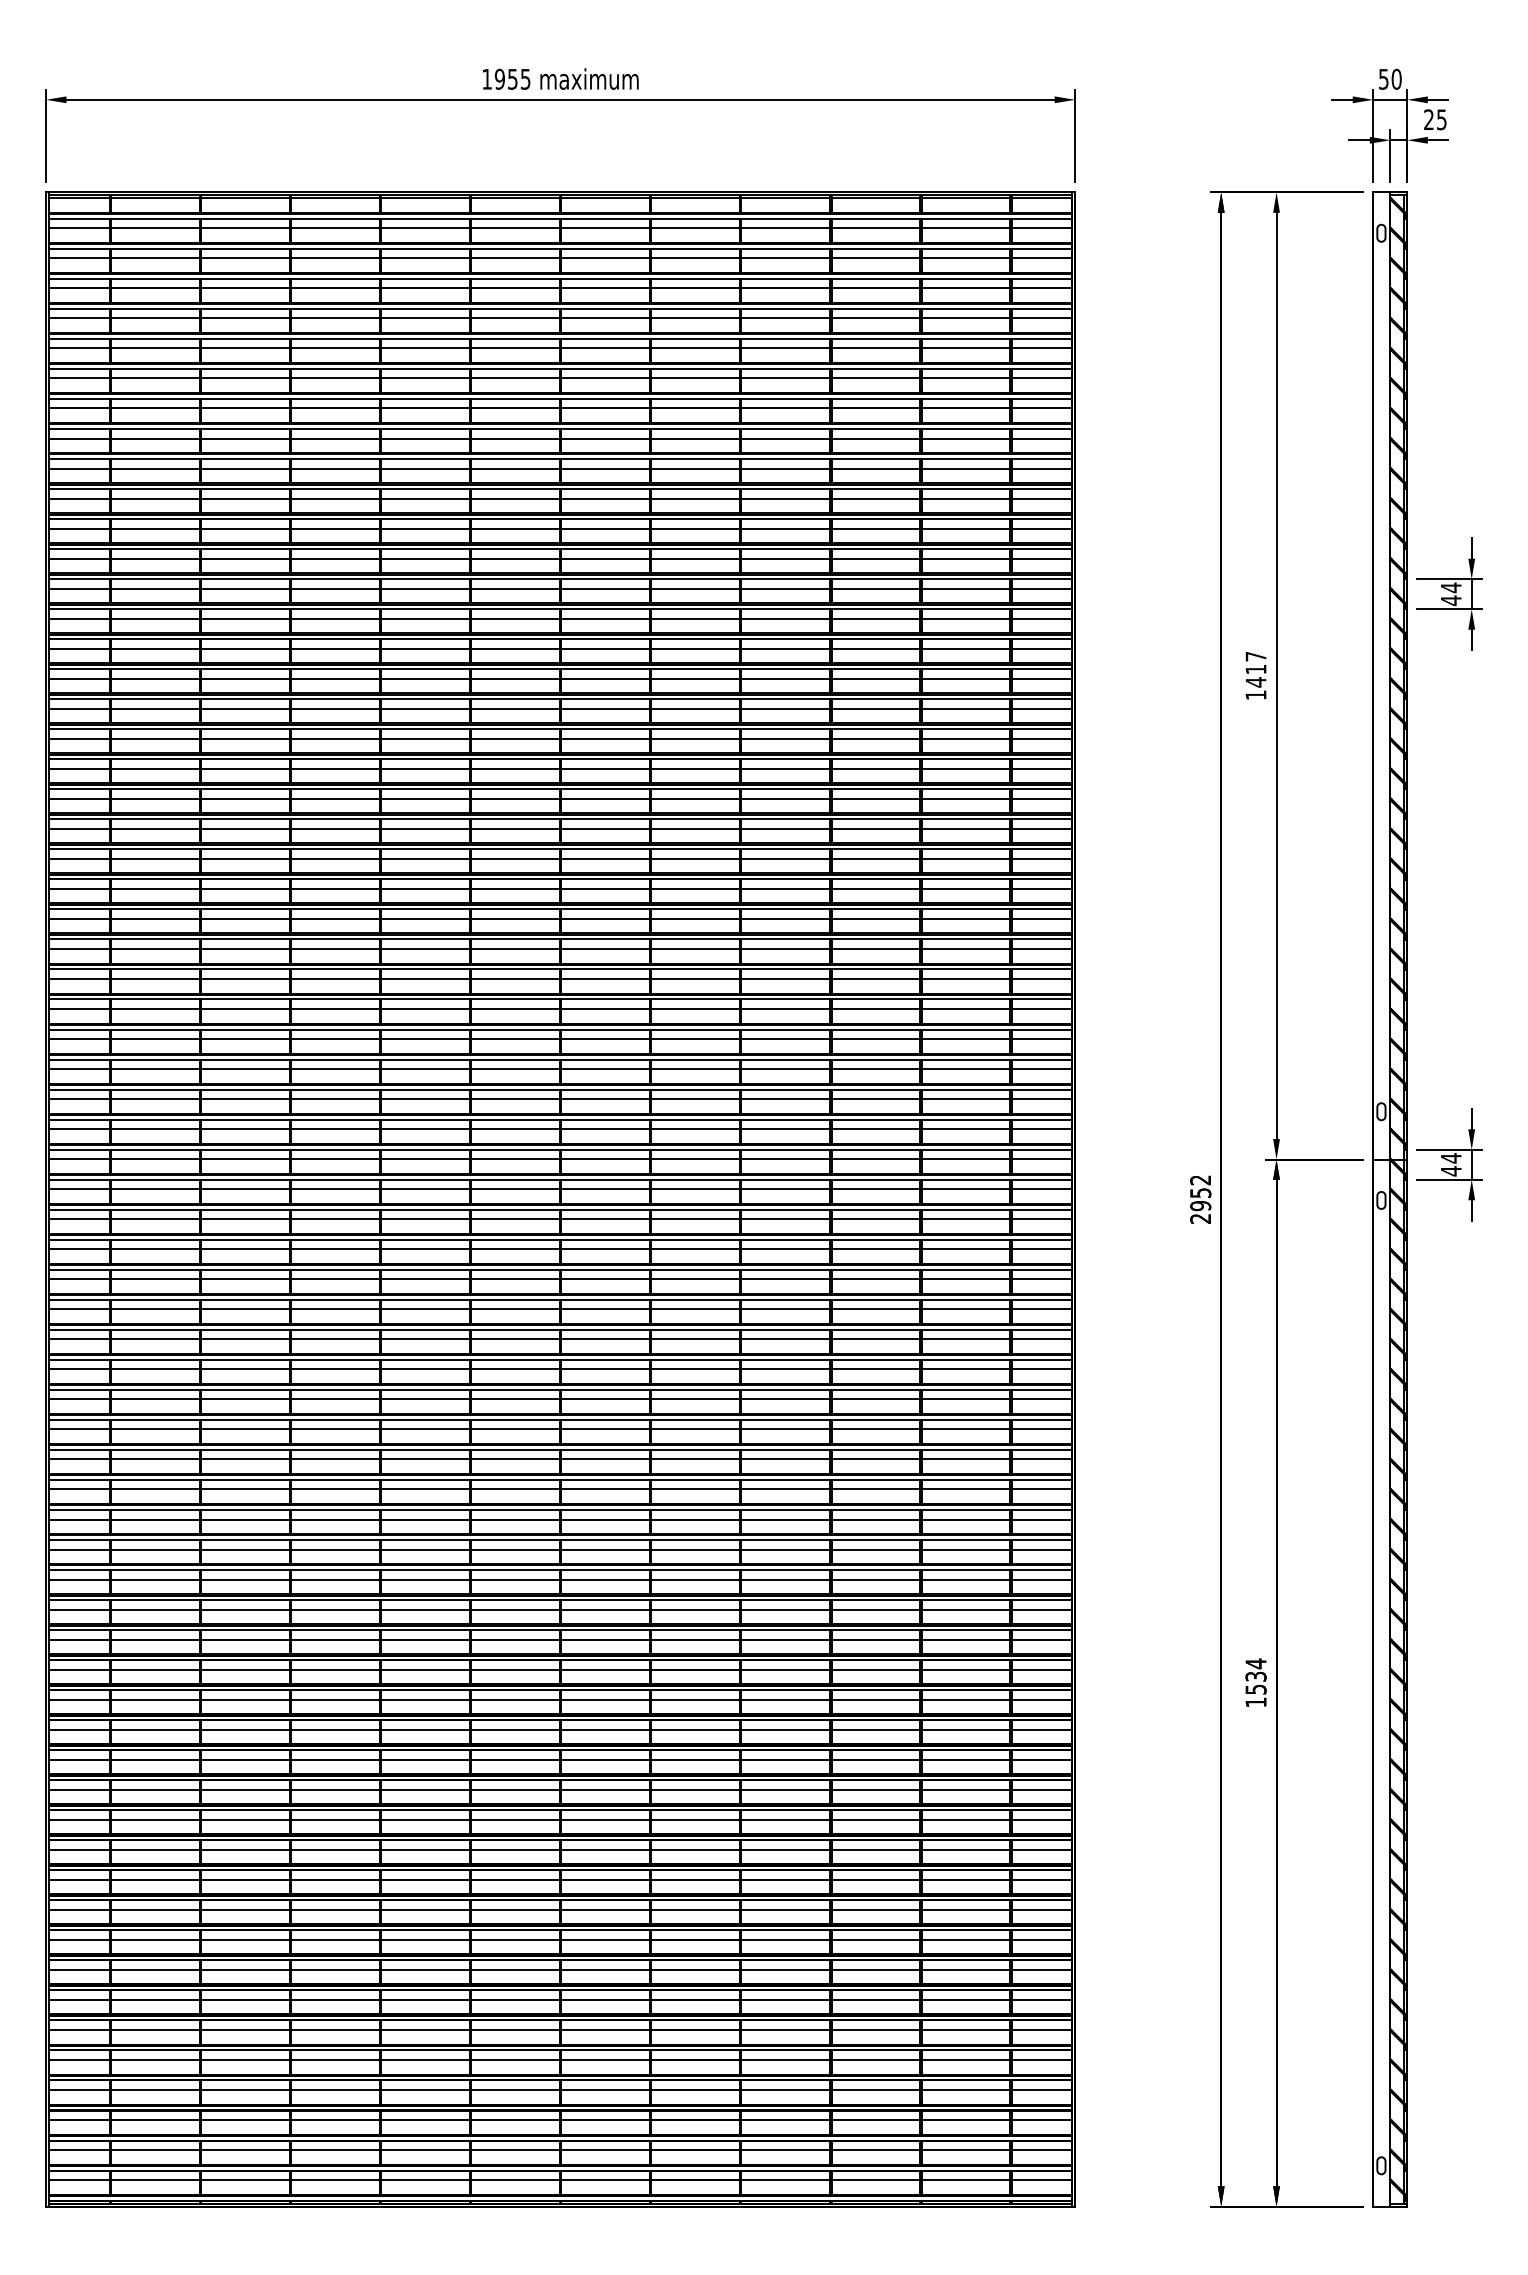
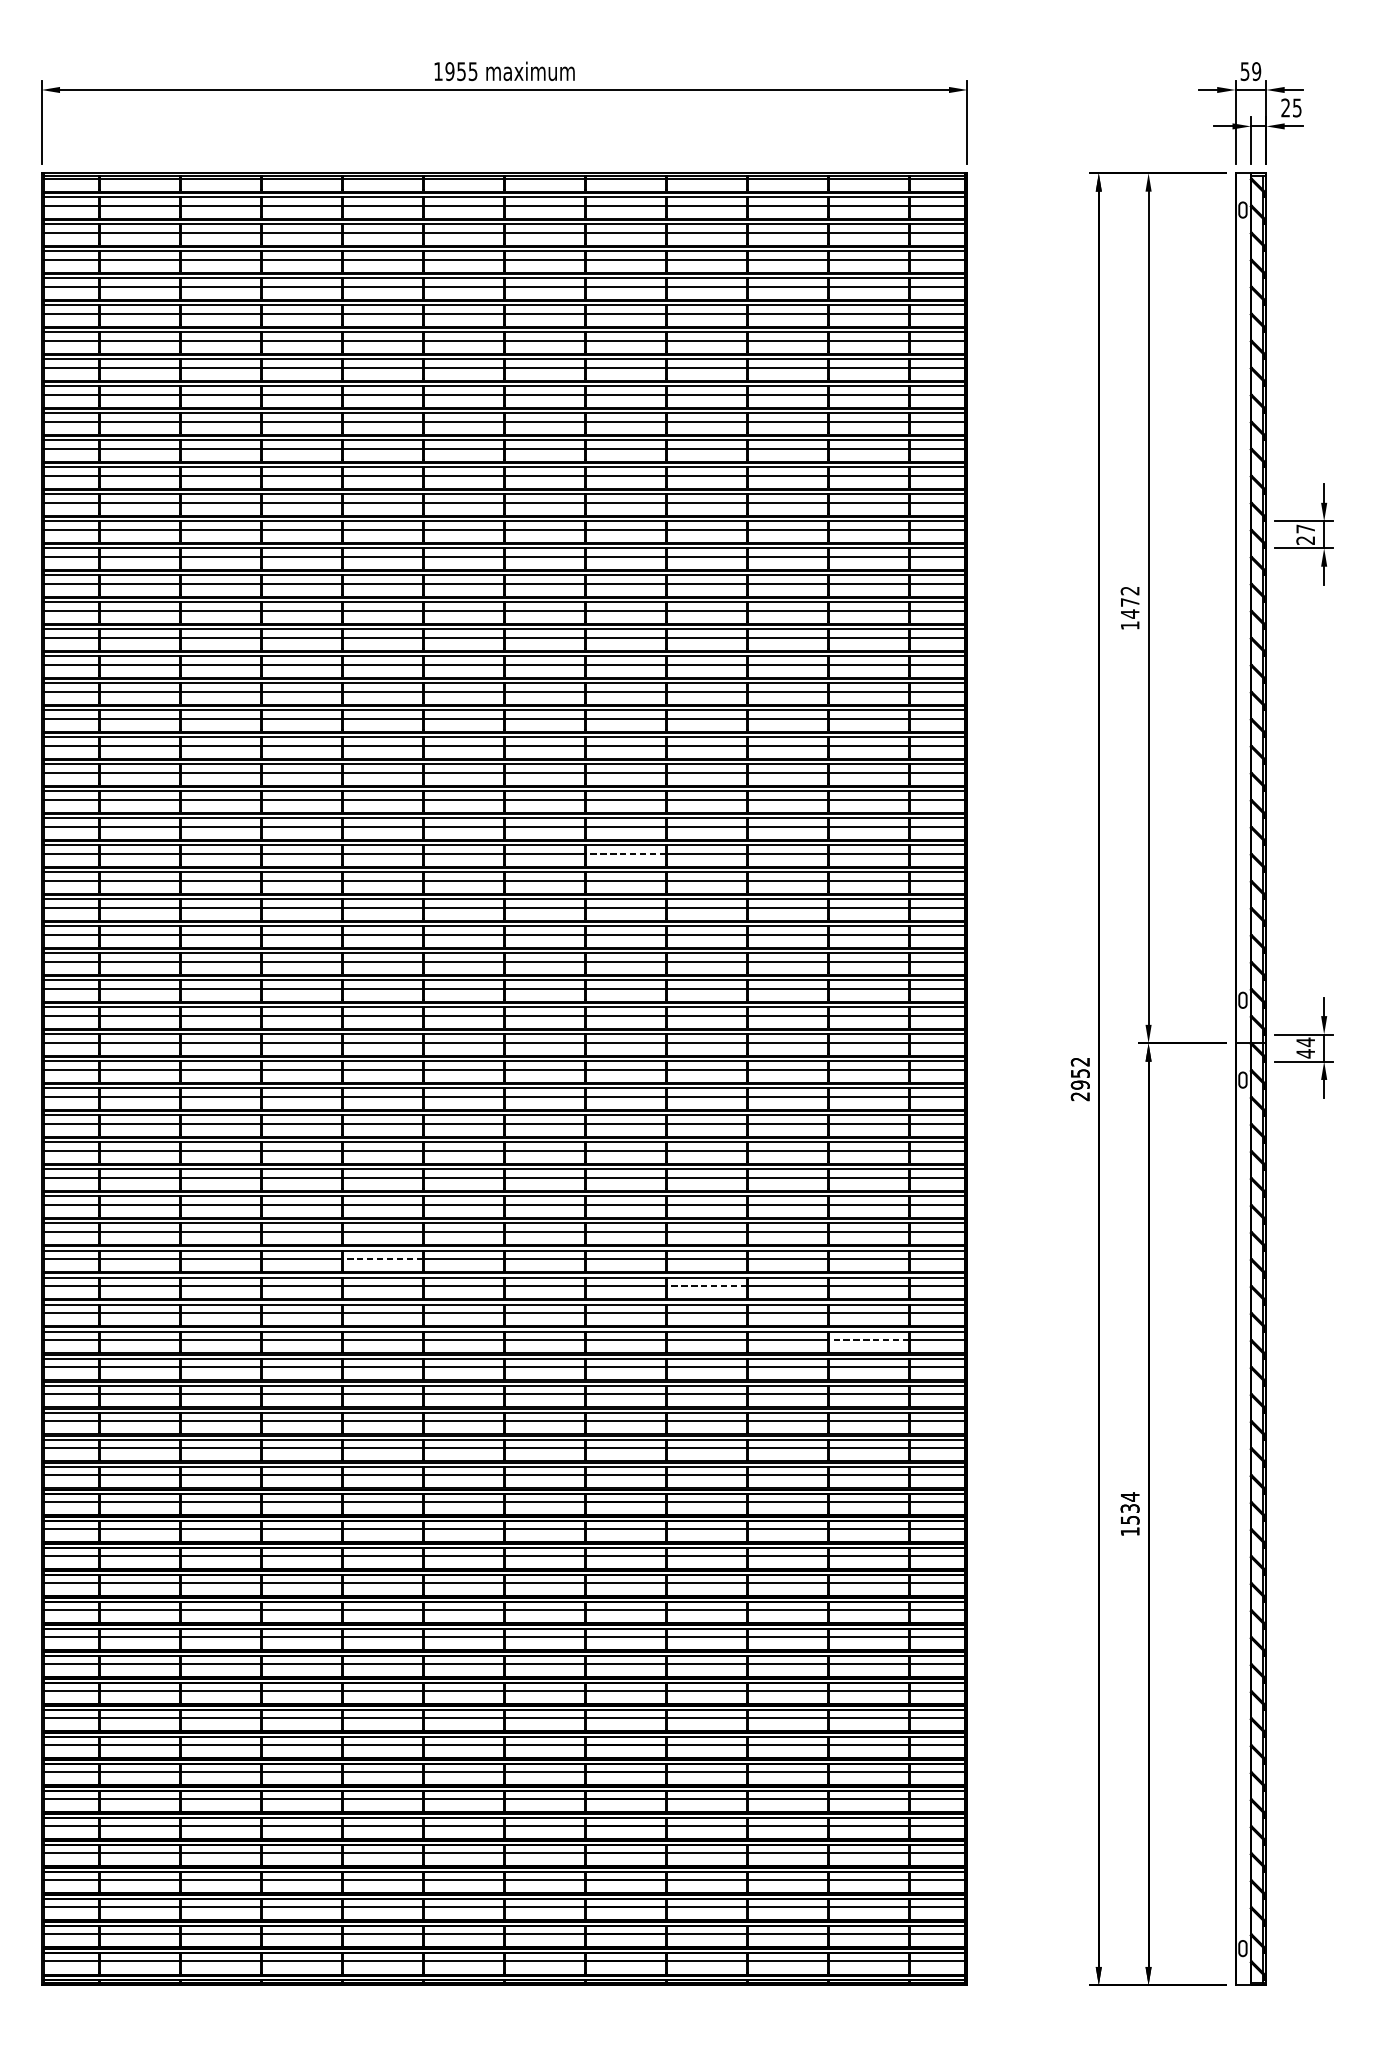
text: (1396, 79) -> (1256, 71), 50 -> 59
text: (1450, 594) -> (1305, 535), 44 -> 27
text: (1255, 663) -> (1129, 597), 1417 -> 1472
line: (695, 948) -> (625, 853), solid -> dashed
line: (424, 1399) -> (382, 1259), solid -> dashed
line: (785, 1429) -> (706, 1286), solid -> dashed
line: (965, 1489) -> (868, 1340), solid -> dashed

